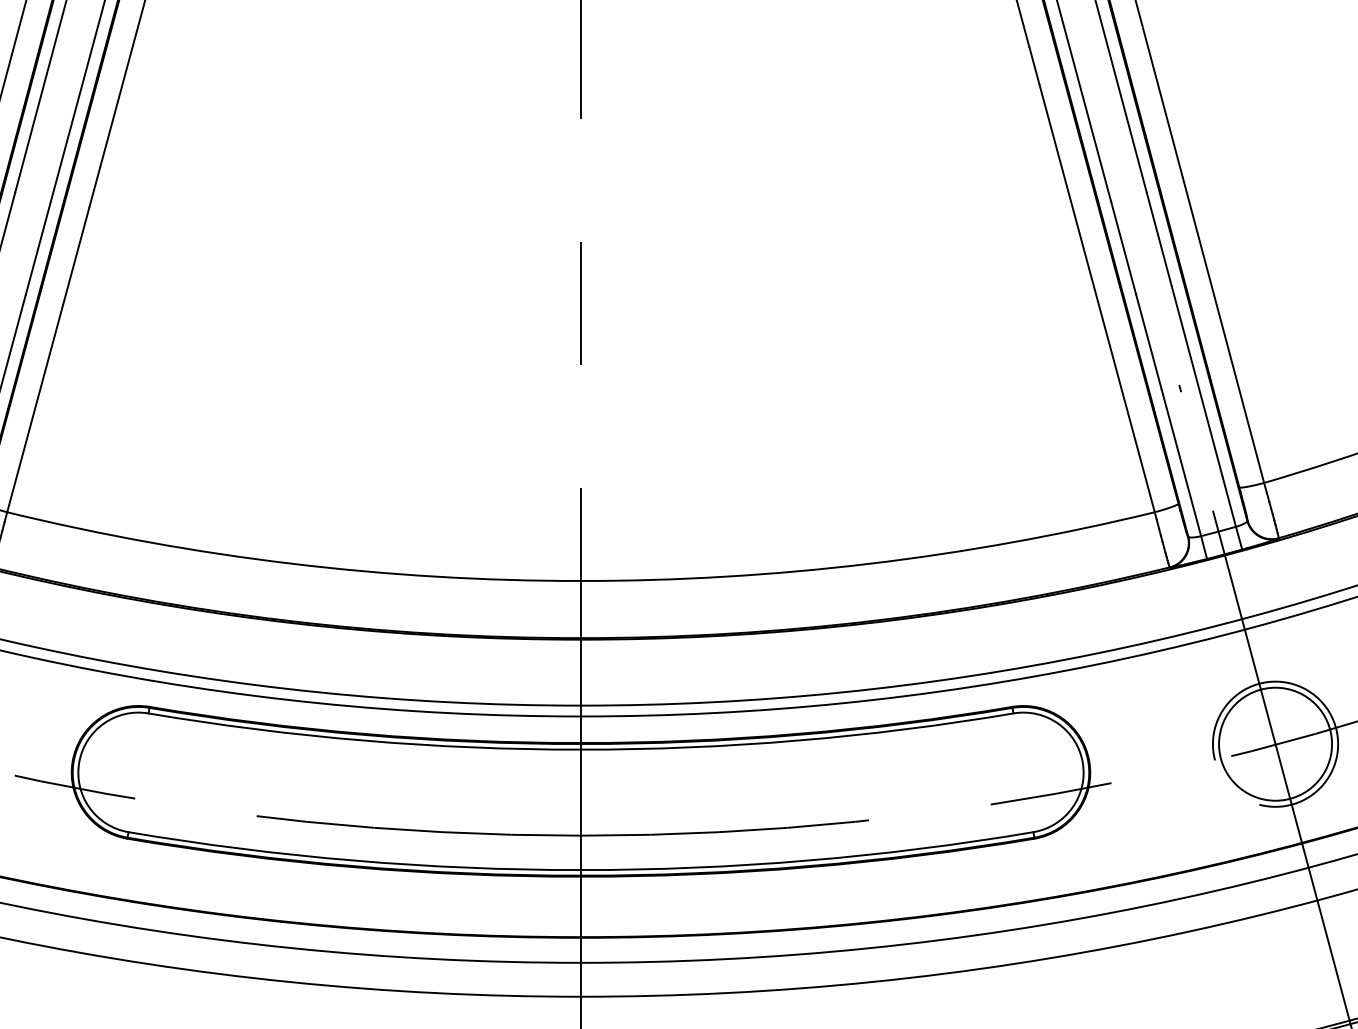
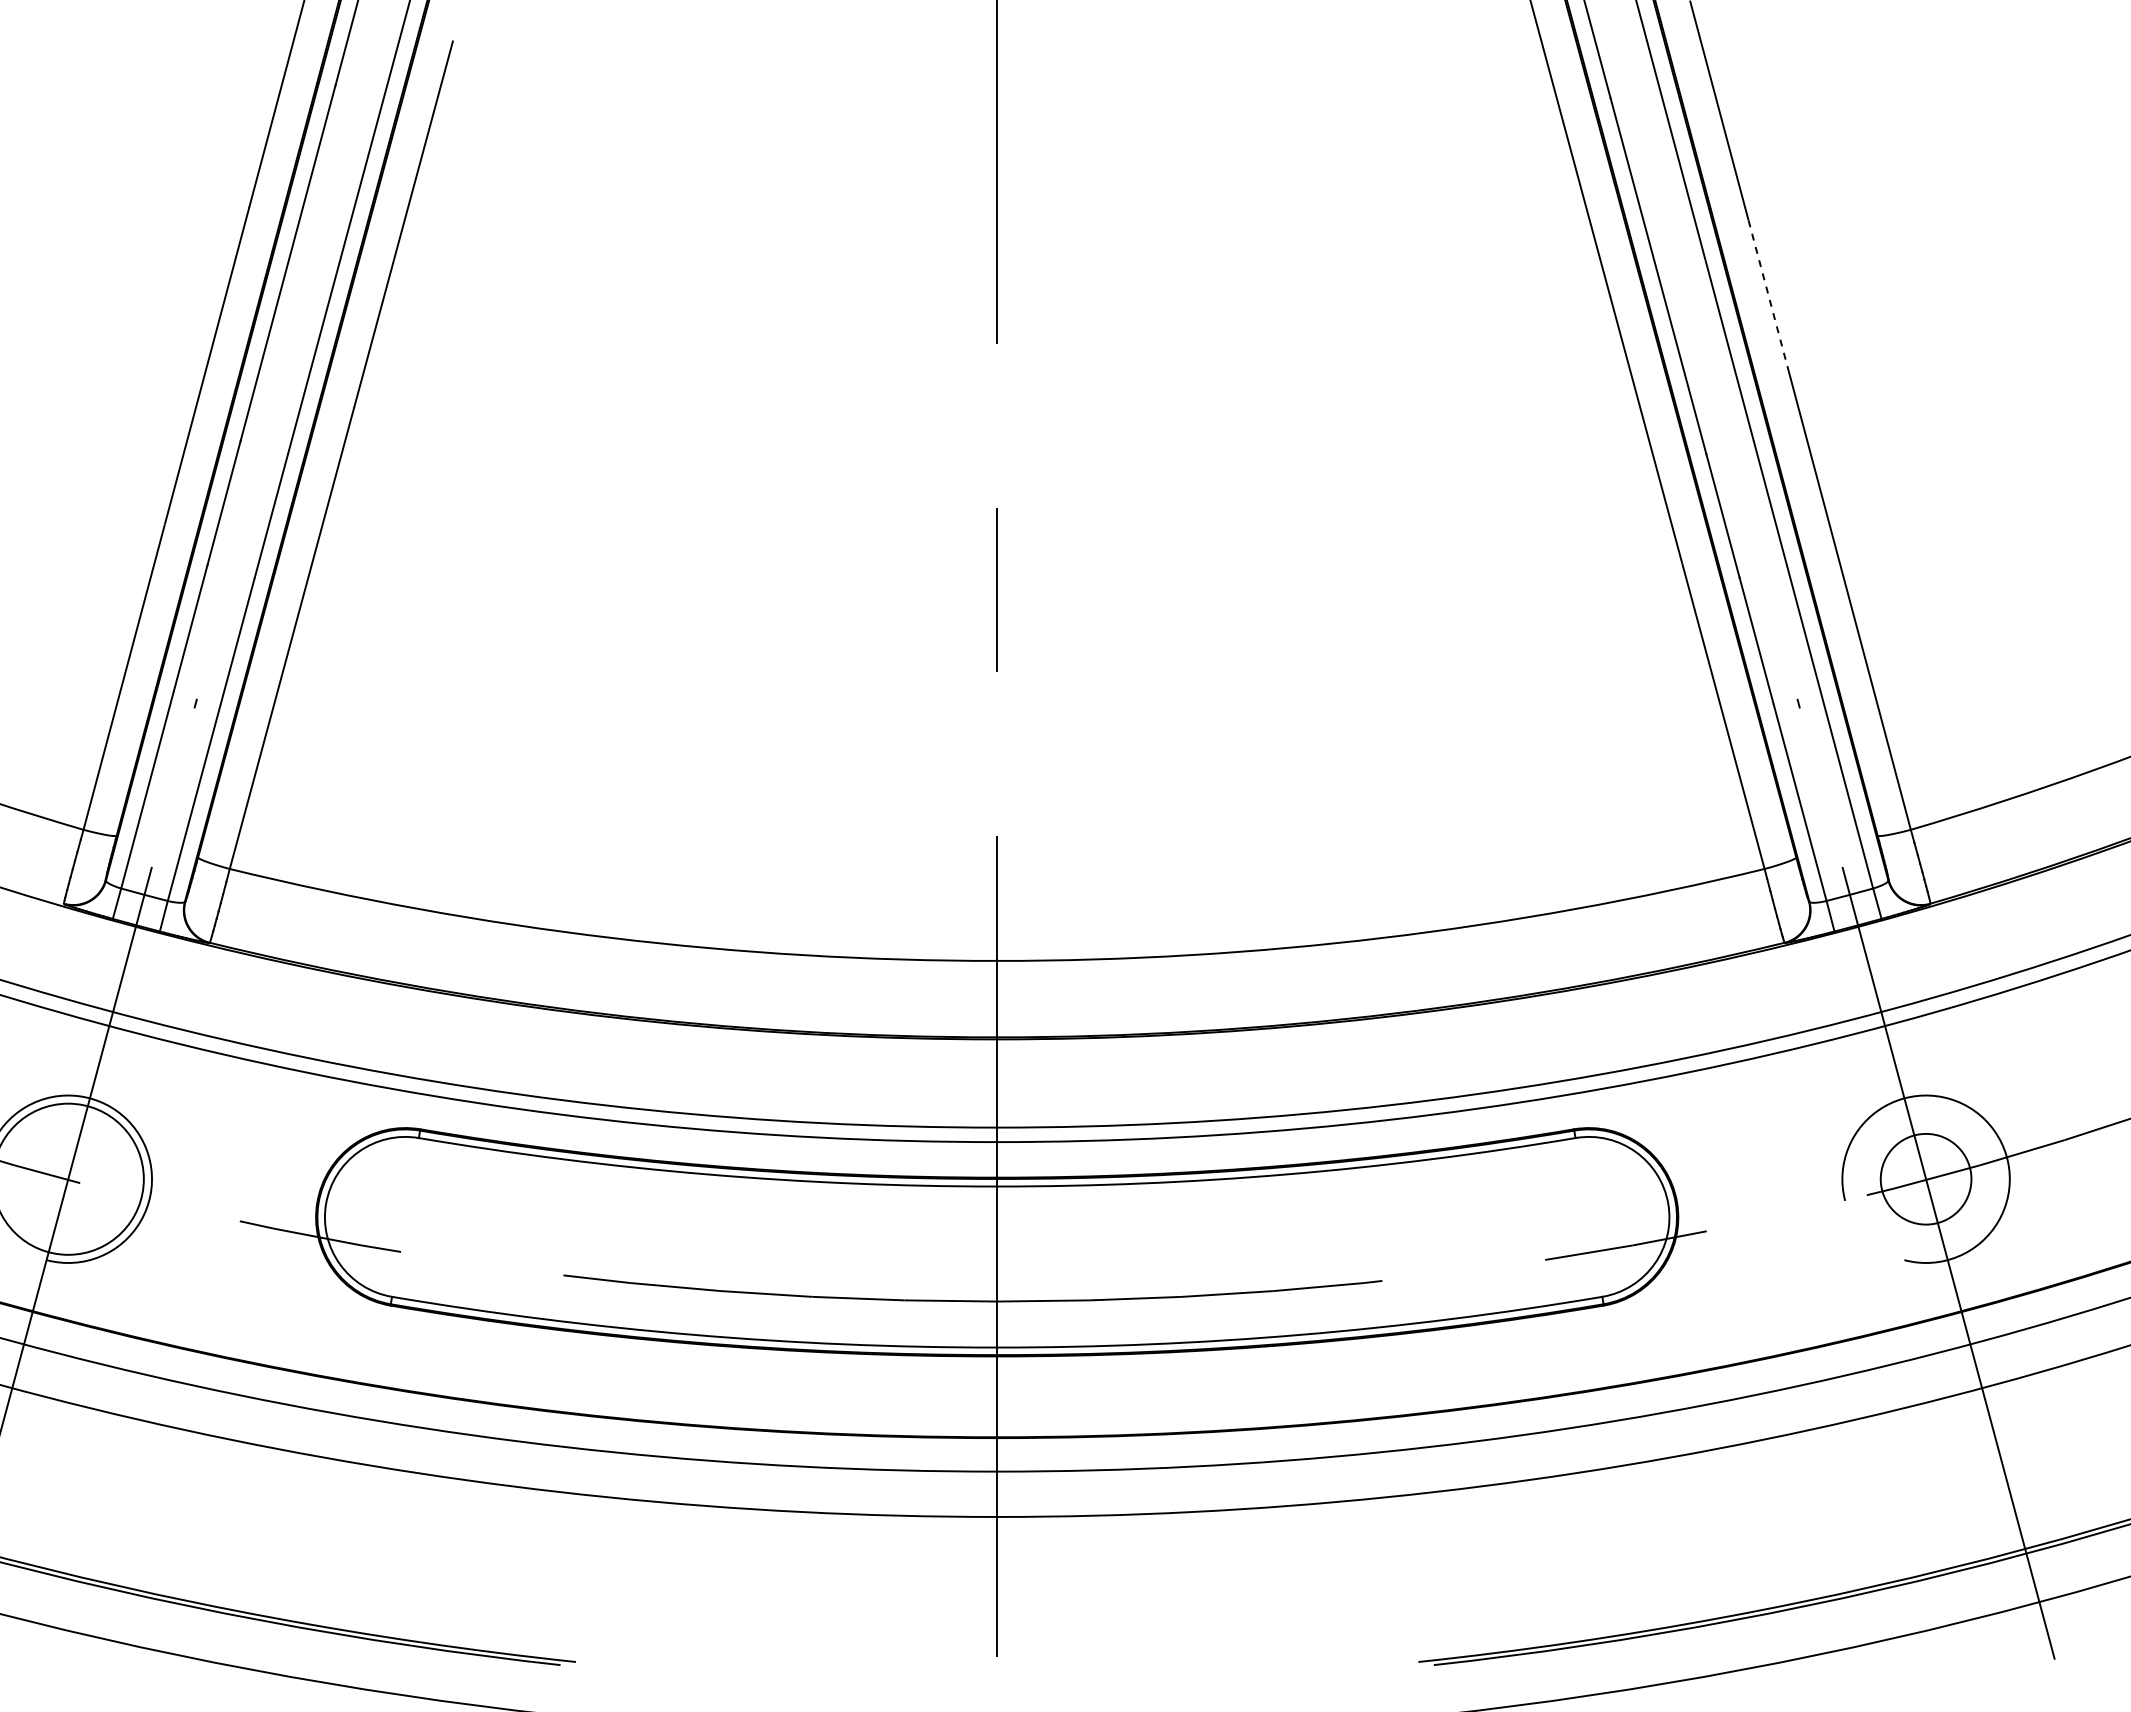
line: (1157, 82) -> (1768, 294), solid -> dashed
circle: (1275, 743) -> (1925, 1178), size x0.6

